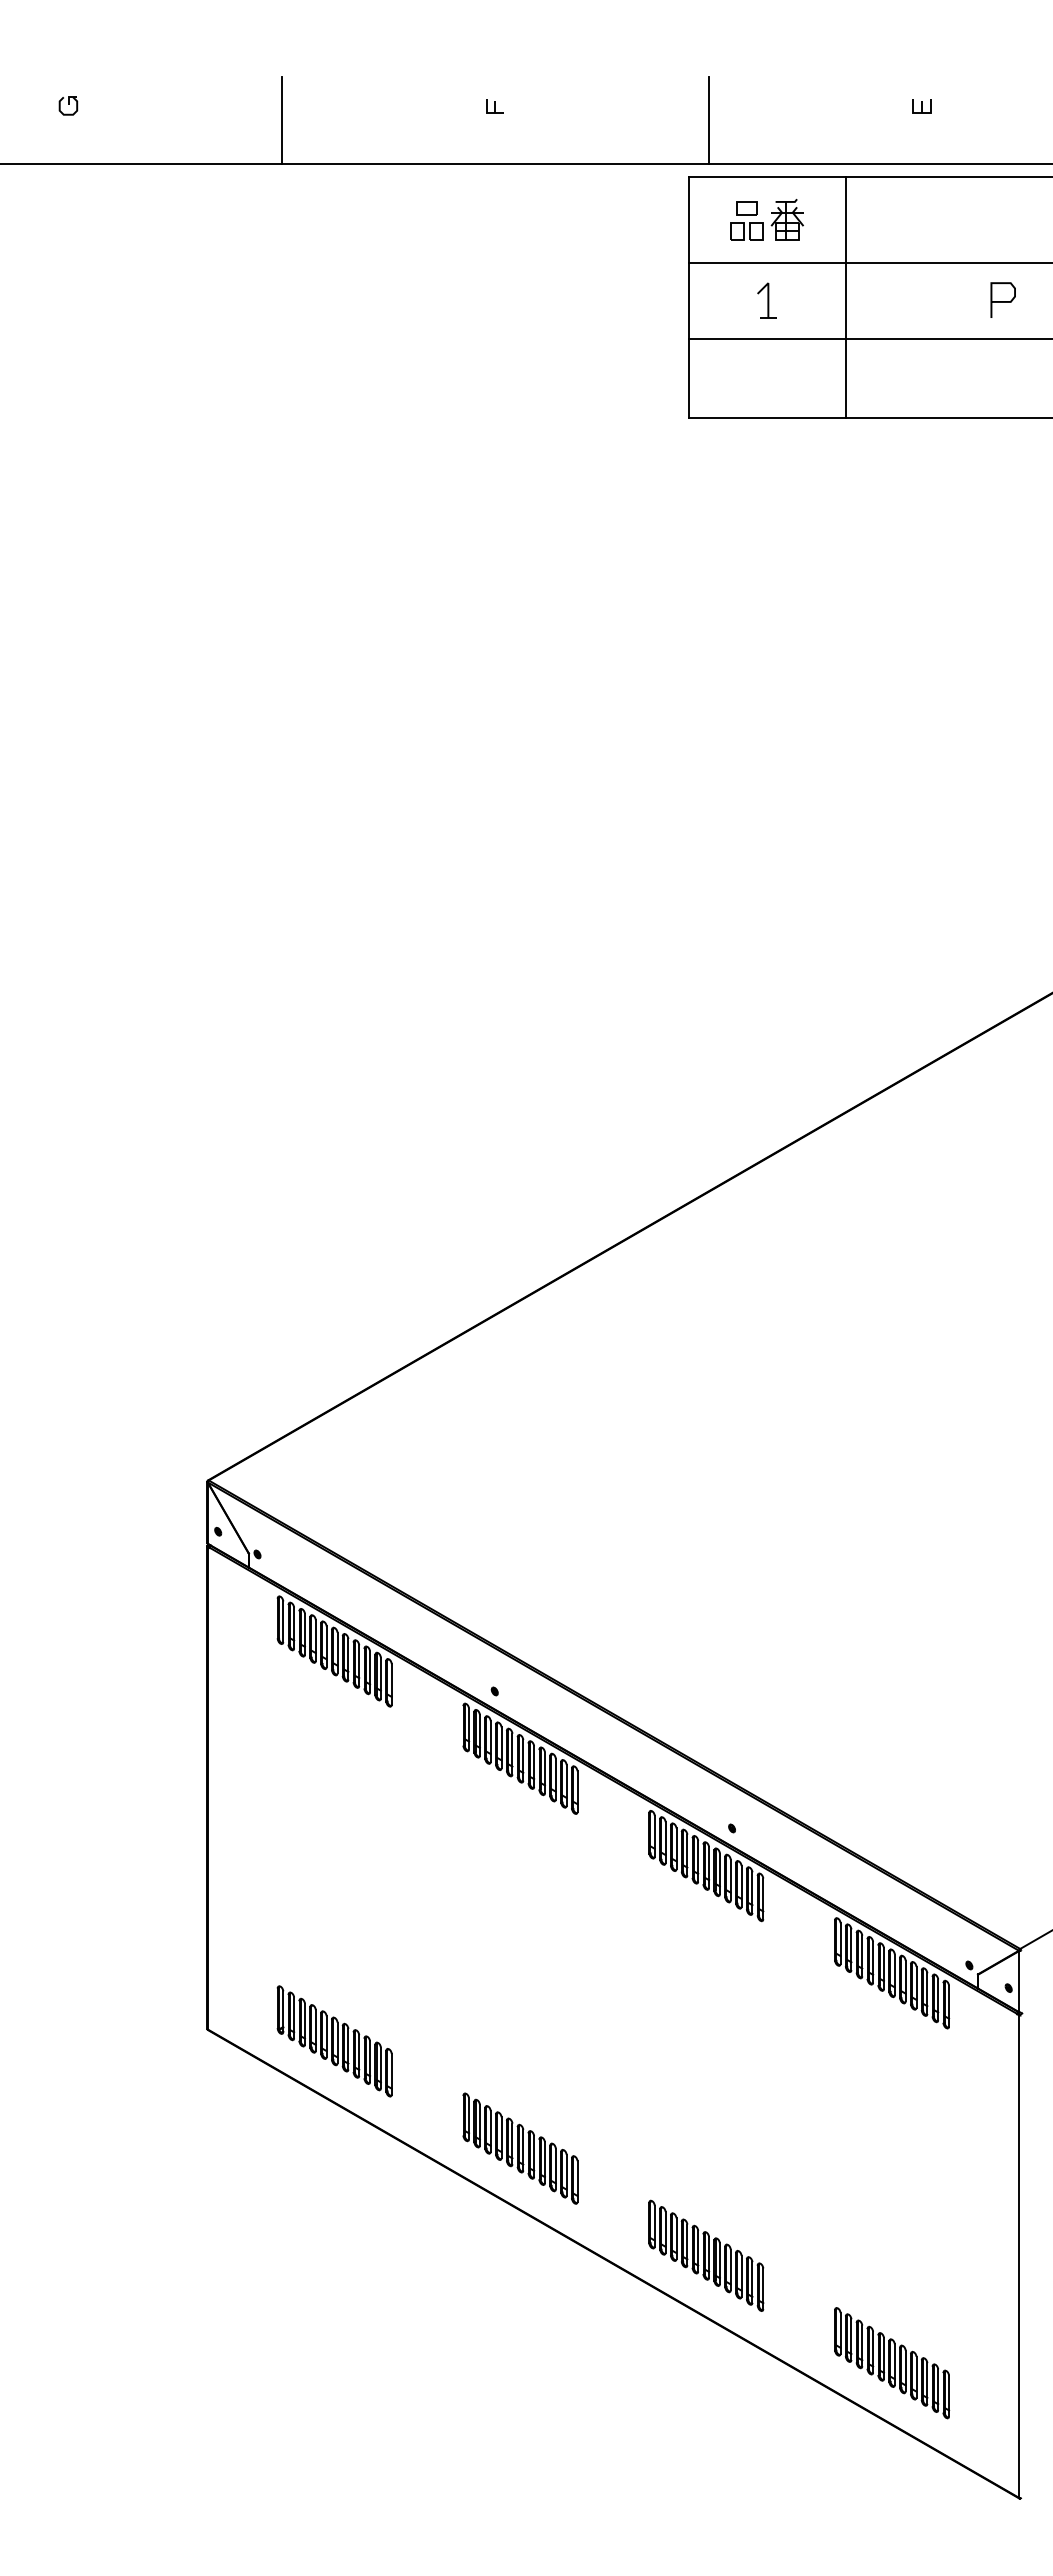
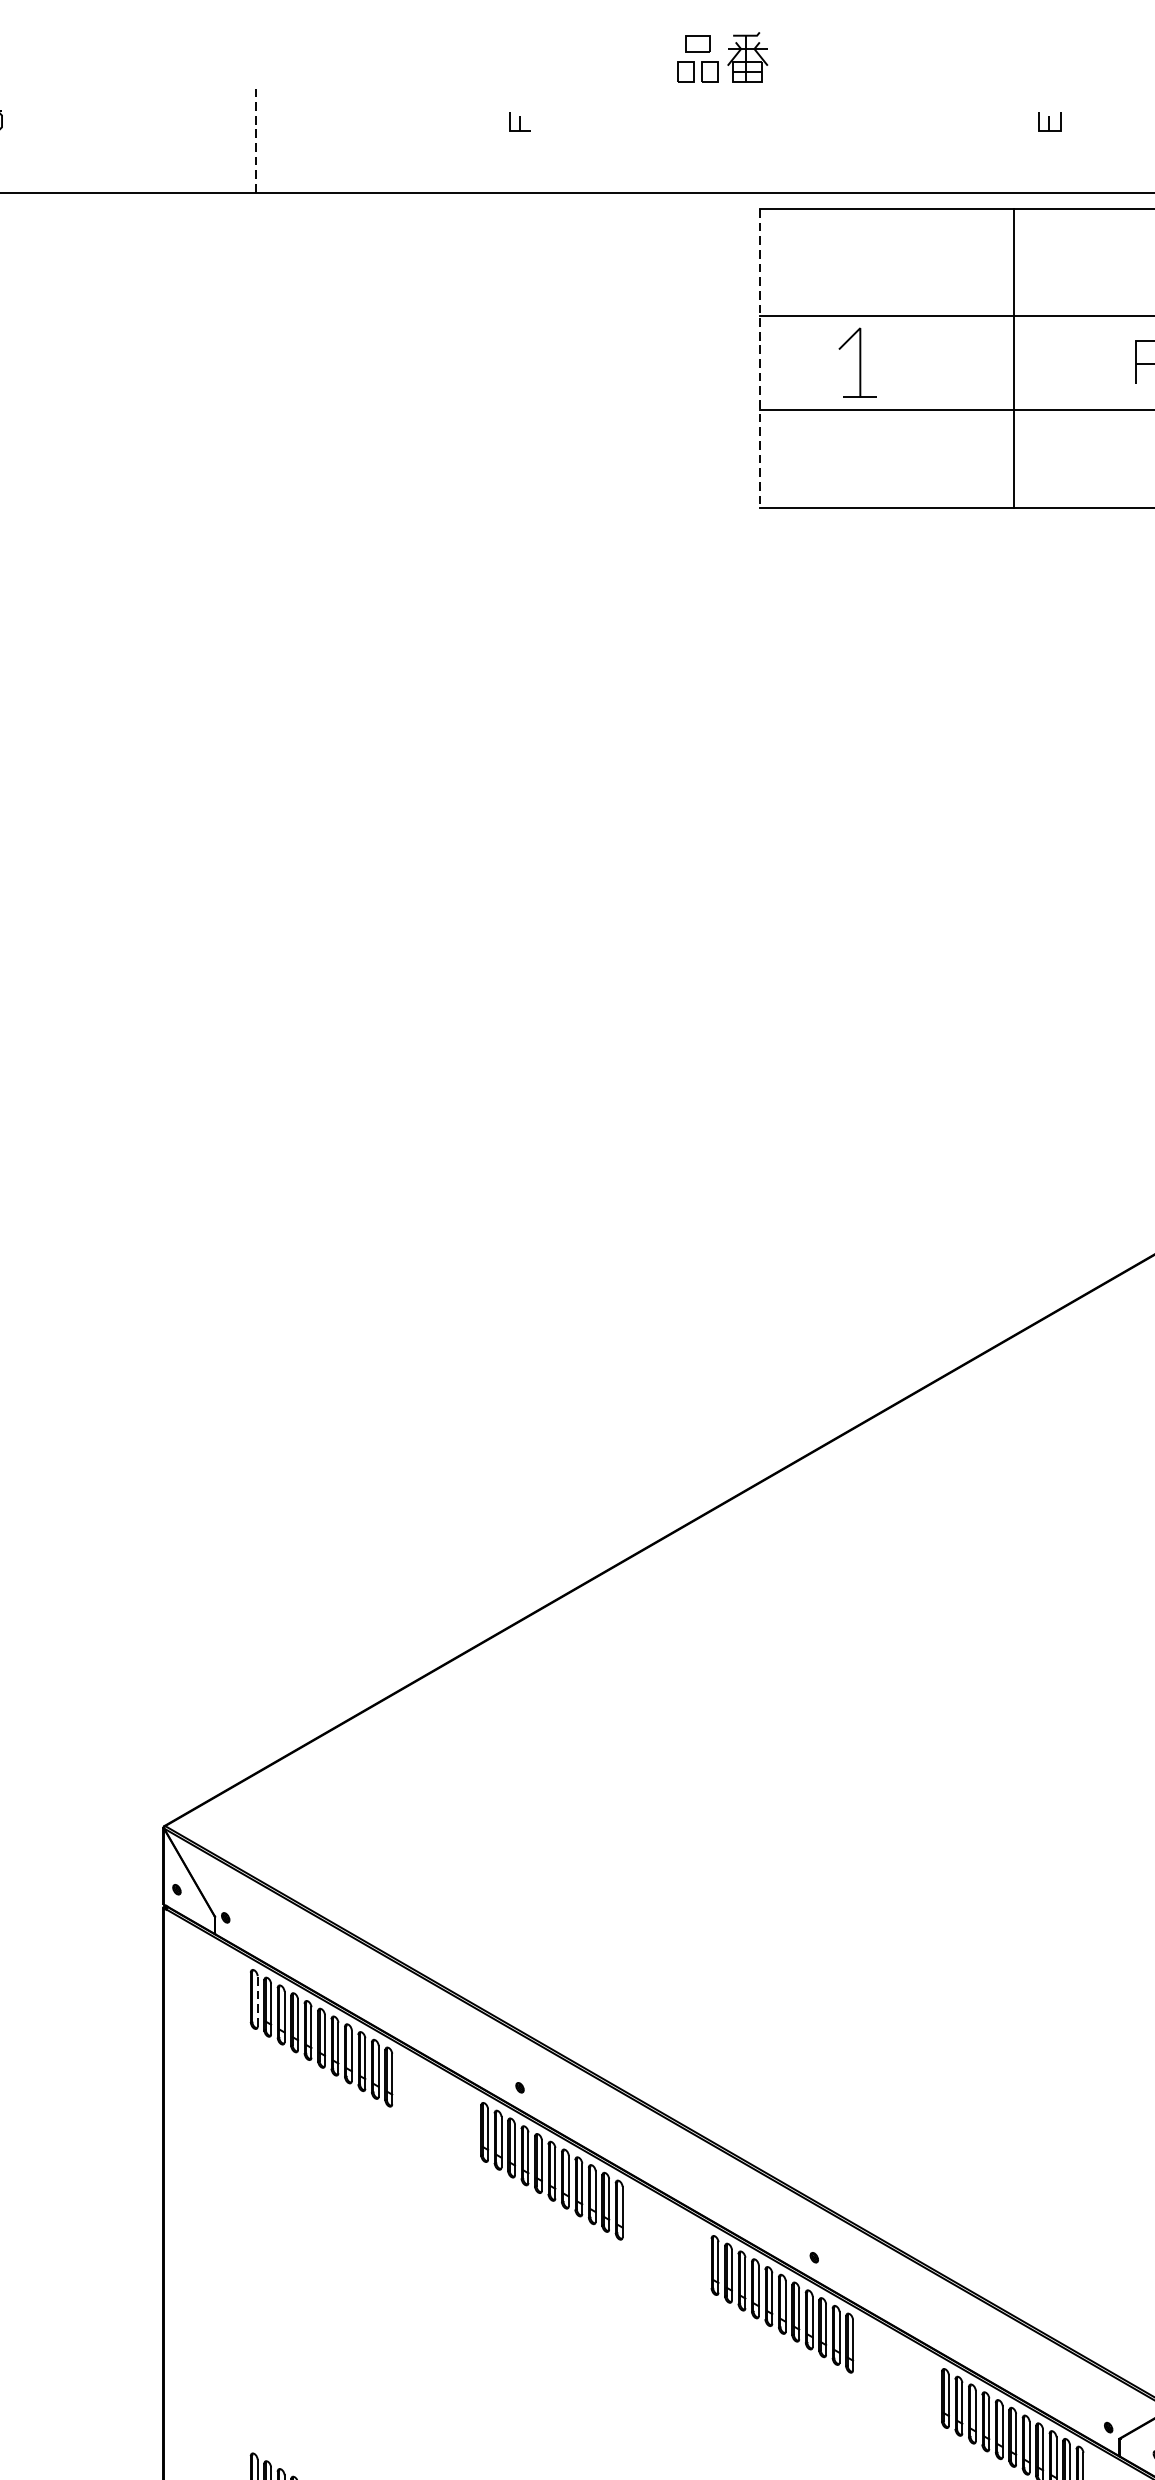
line: (282, 119) -> (256, 138), solid -> dashed
line: (708, 120) -> (785, 139), removed
part: (766, 219) -> (721, 57), moved
line: (845, 296) -> (1013, 357), moved
line: (688, 297) -> (760, 358), solid -> dashed
part: (766, 300) -> (857, 362), size x1.6
line: (283, 1621) -> (257, 2001), solid -> dashed

